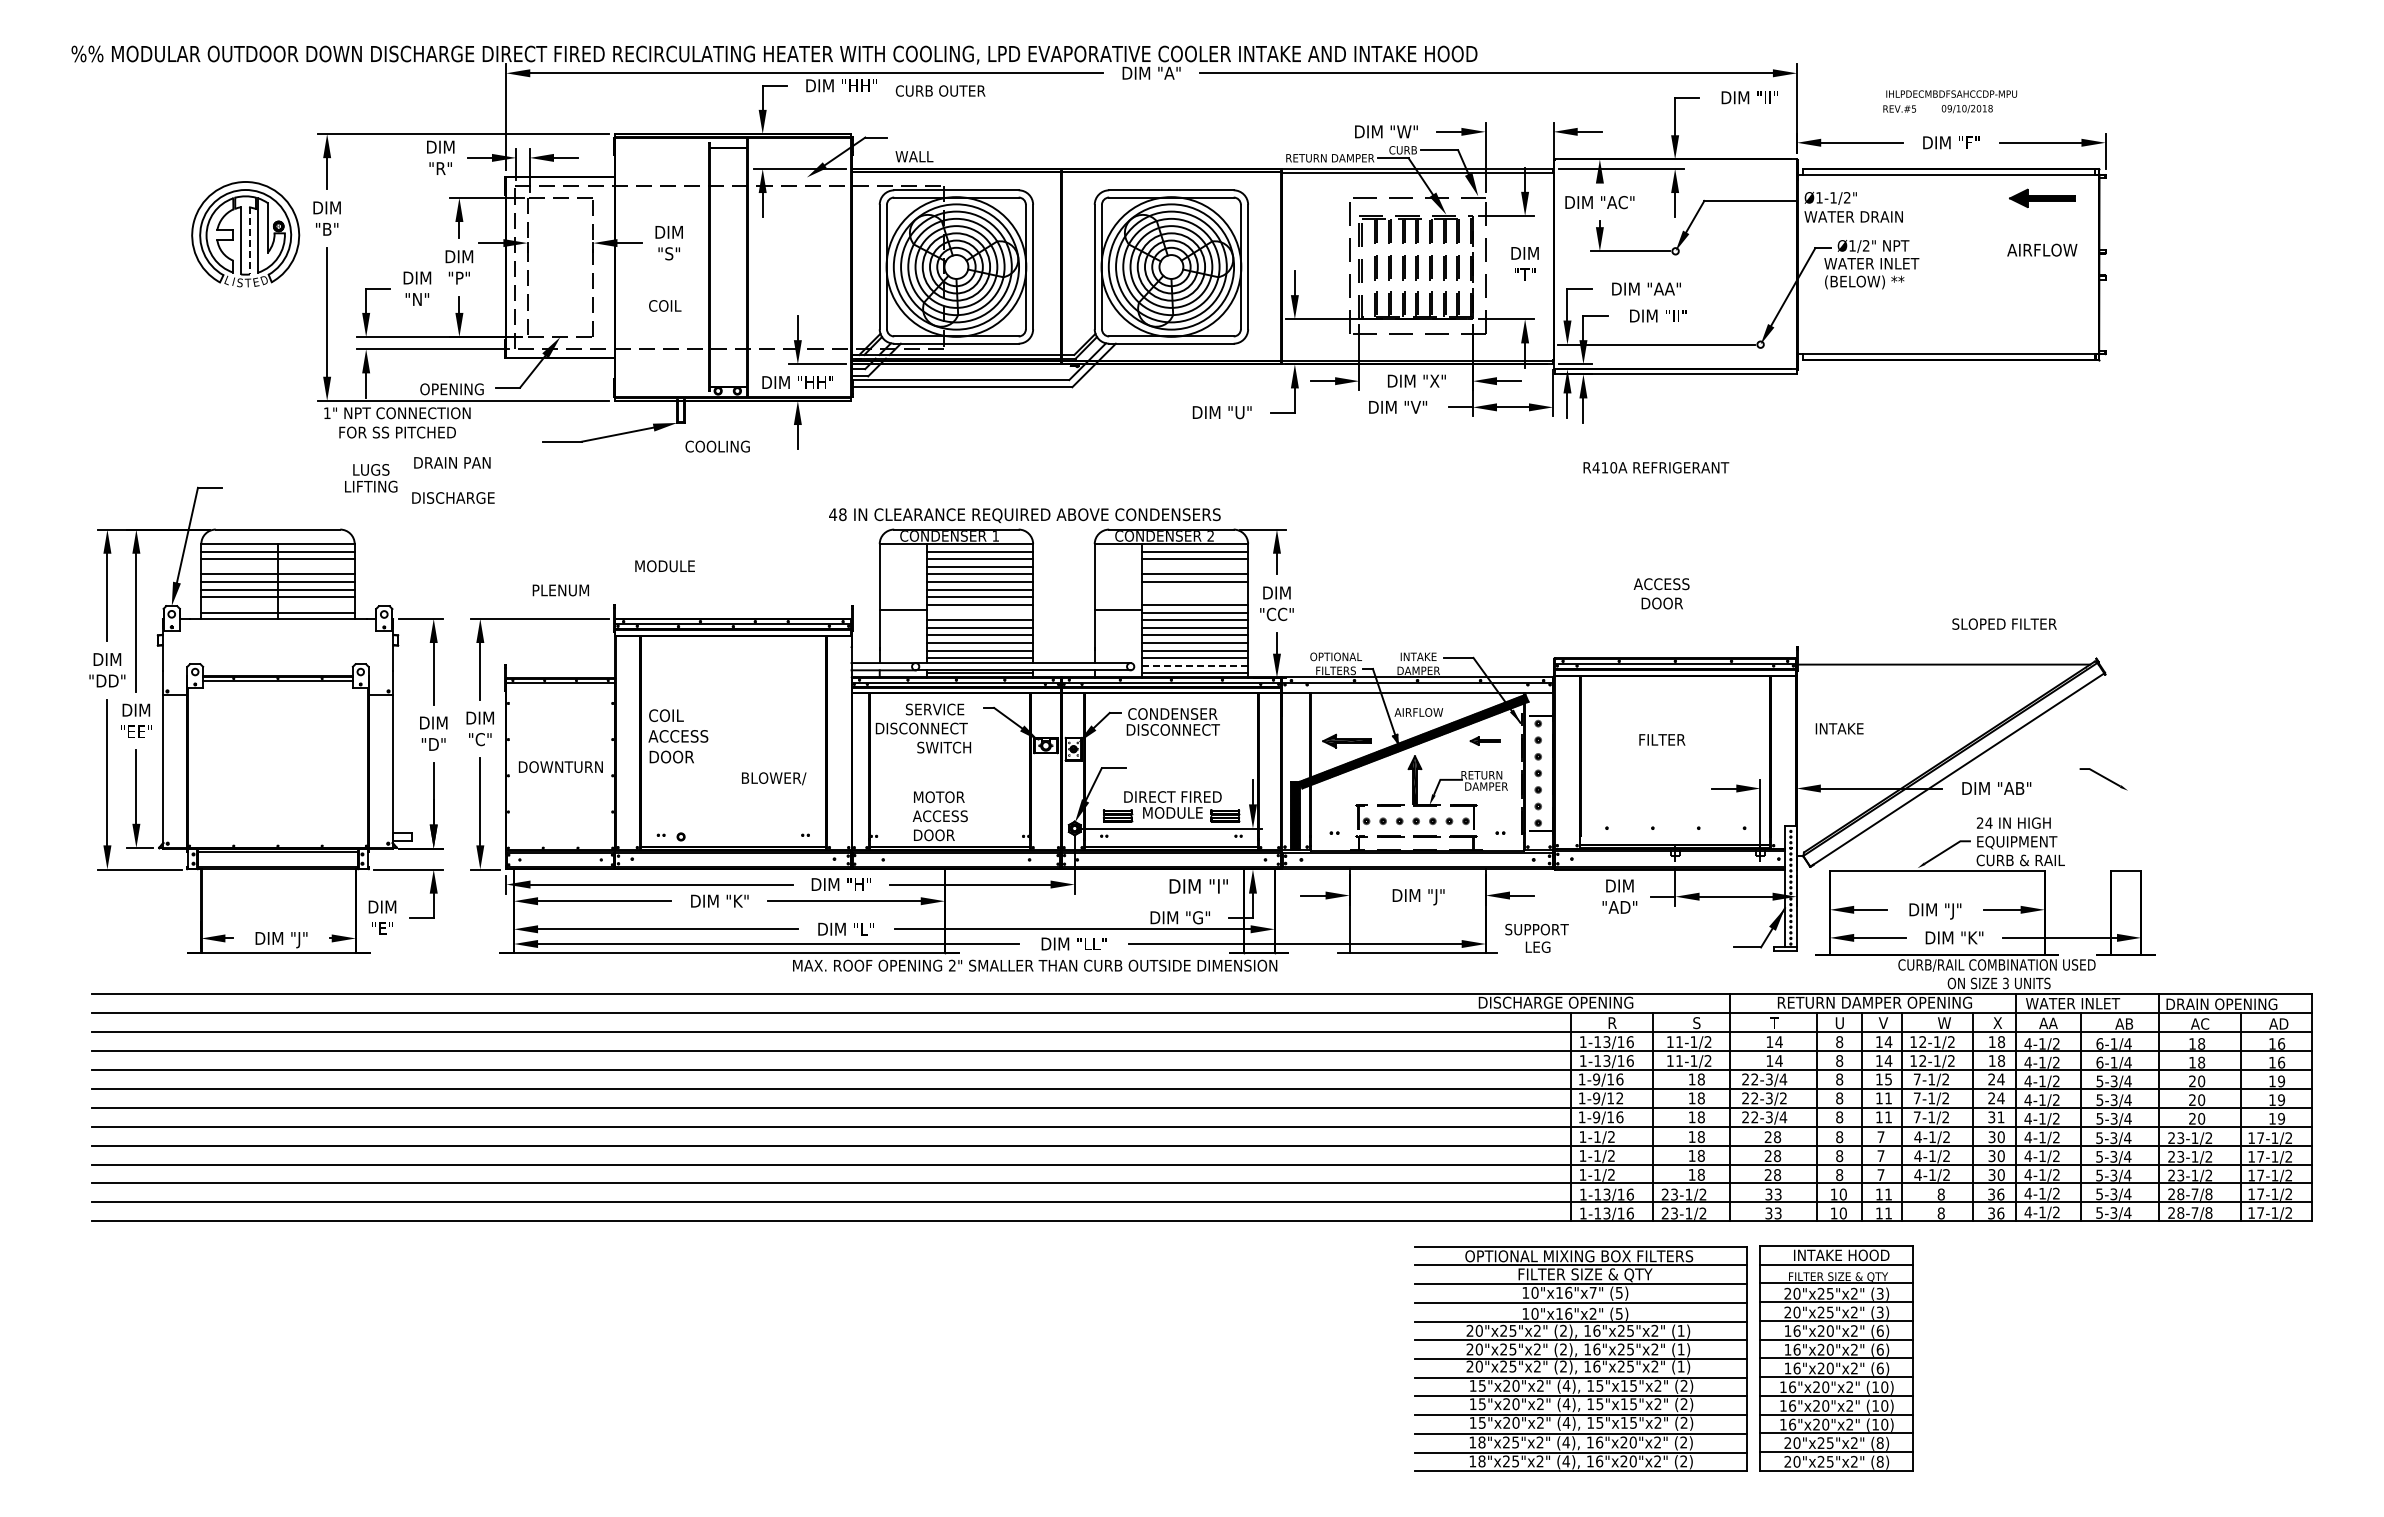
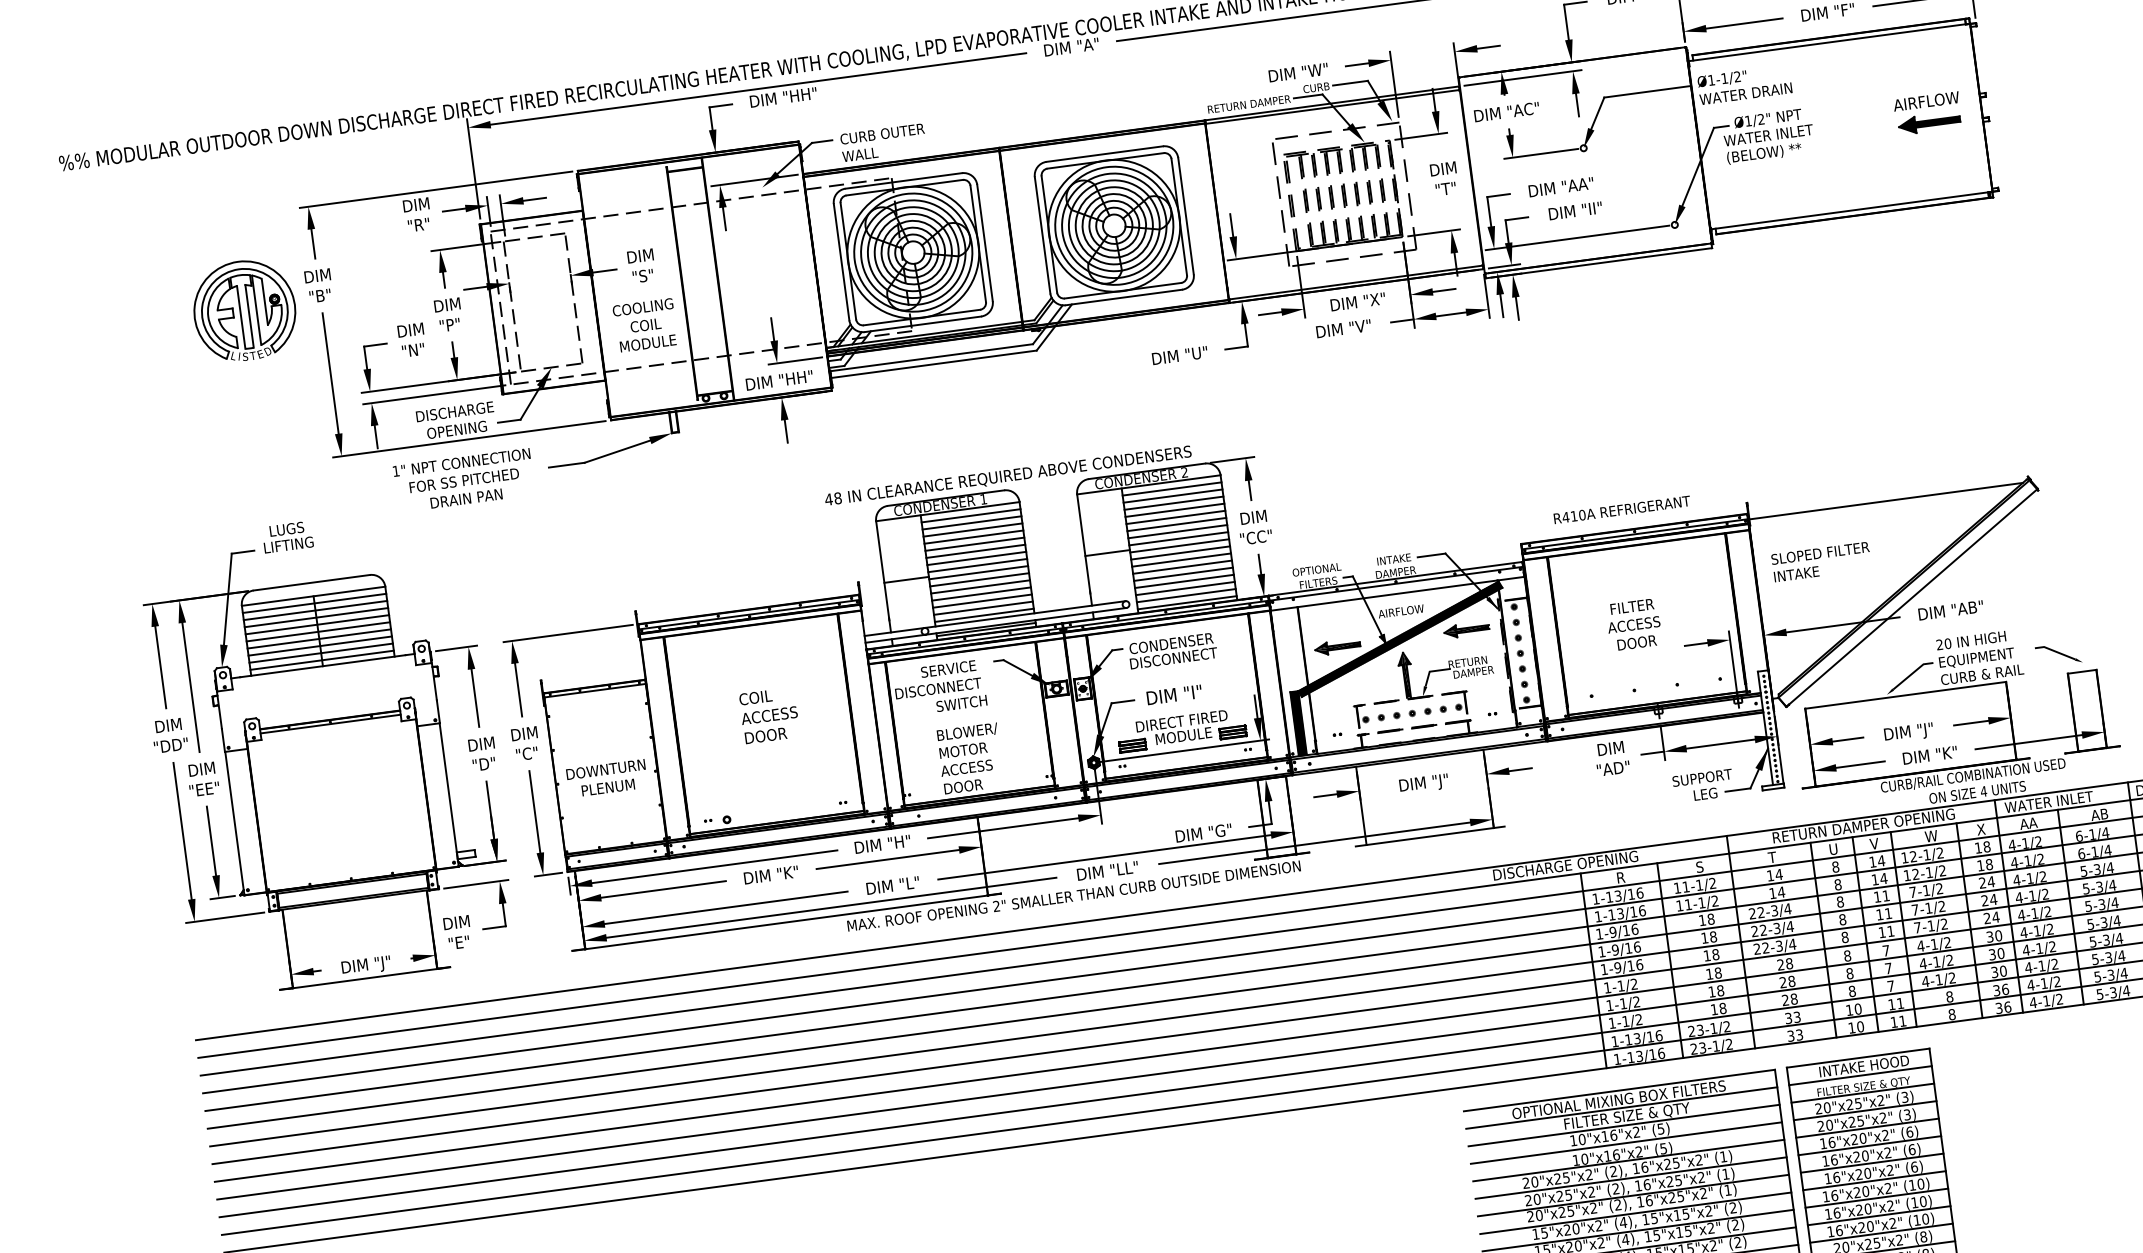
text: (940, 90) -> (882, 133), moved
part: (2042, 198) -> (1929, 123), moved
line: (249, 240) -> (249, 316), dashed -> solid
text: (397, 422) -> (462, 471), moved
text: (717, 446) -> (642, 307), moved
text: (1656, 467) -> (1622, 509), moved
text: (371, 478) -> (288, 537), moved
text: (453, 497) -> (454, 411), moved
line: (277, 566) -> (315, 617), added
text: (664, 566) -> (647, 343), moved
line: (1195, 566) -> (1174, 502), added
line: (1195, 589) -> (1177, 524), added
text: (560, 590) -> (607, 787), moved
text: (1661, 593) -> (1635, 633), moved
line: (1195, 597) -> (1178, 531), added
line: (277, 604) -> (320, 652), added
line: (980, 612) -> (978, 572), added
text: (2004, 623) -> (1820, 552), moved
line: (1195, 665) -> (1186, 595), dashed -> solid
text: (678, 736) -> (769, 715), moved
part: (1484, 740) -> (1466, 629), size x1.67
text: (774, 778) -> (967, 732), moved
part: (2103, 779) -> (2058, 655), moved
text: (1988, 822) -> (1947, 643), 24 -> 20
text: (1198, 886) -> (1174, 695), moved
text: (1536, 937) -> (1702, 785), moved
text: (2005, 983) -> (1983, 791), 3 -> 4
text: (1888, 1079) -> (1886, 895), 15 -> 11
text: (1619, 1098) -> (1636, 947), 1-9/12 -> 1-9/16
text: (1783, 1098) -> (1790, 926), 22-3/2 -> 22-3/4
text: (1996, 1117) -> (1991, 918), 31 -> 24
text: (1592, 1292) -> (1635, 1132), 10"x16"x7" -> 10"x16"x2"

